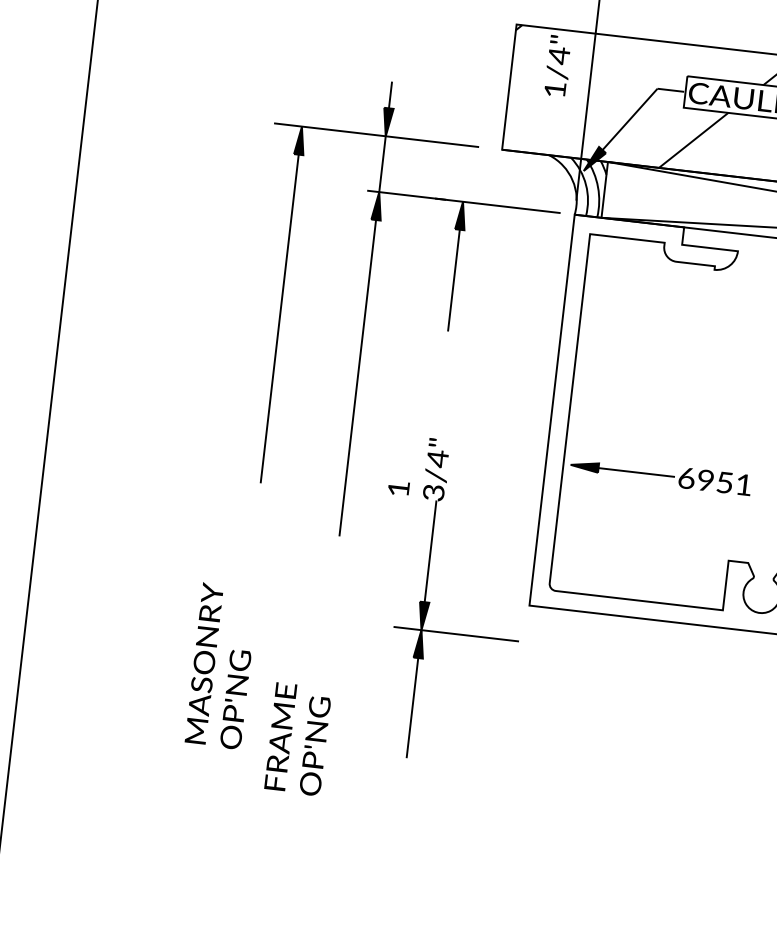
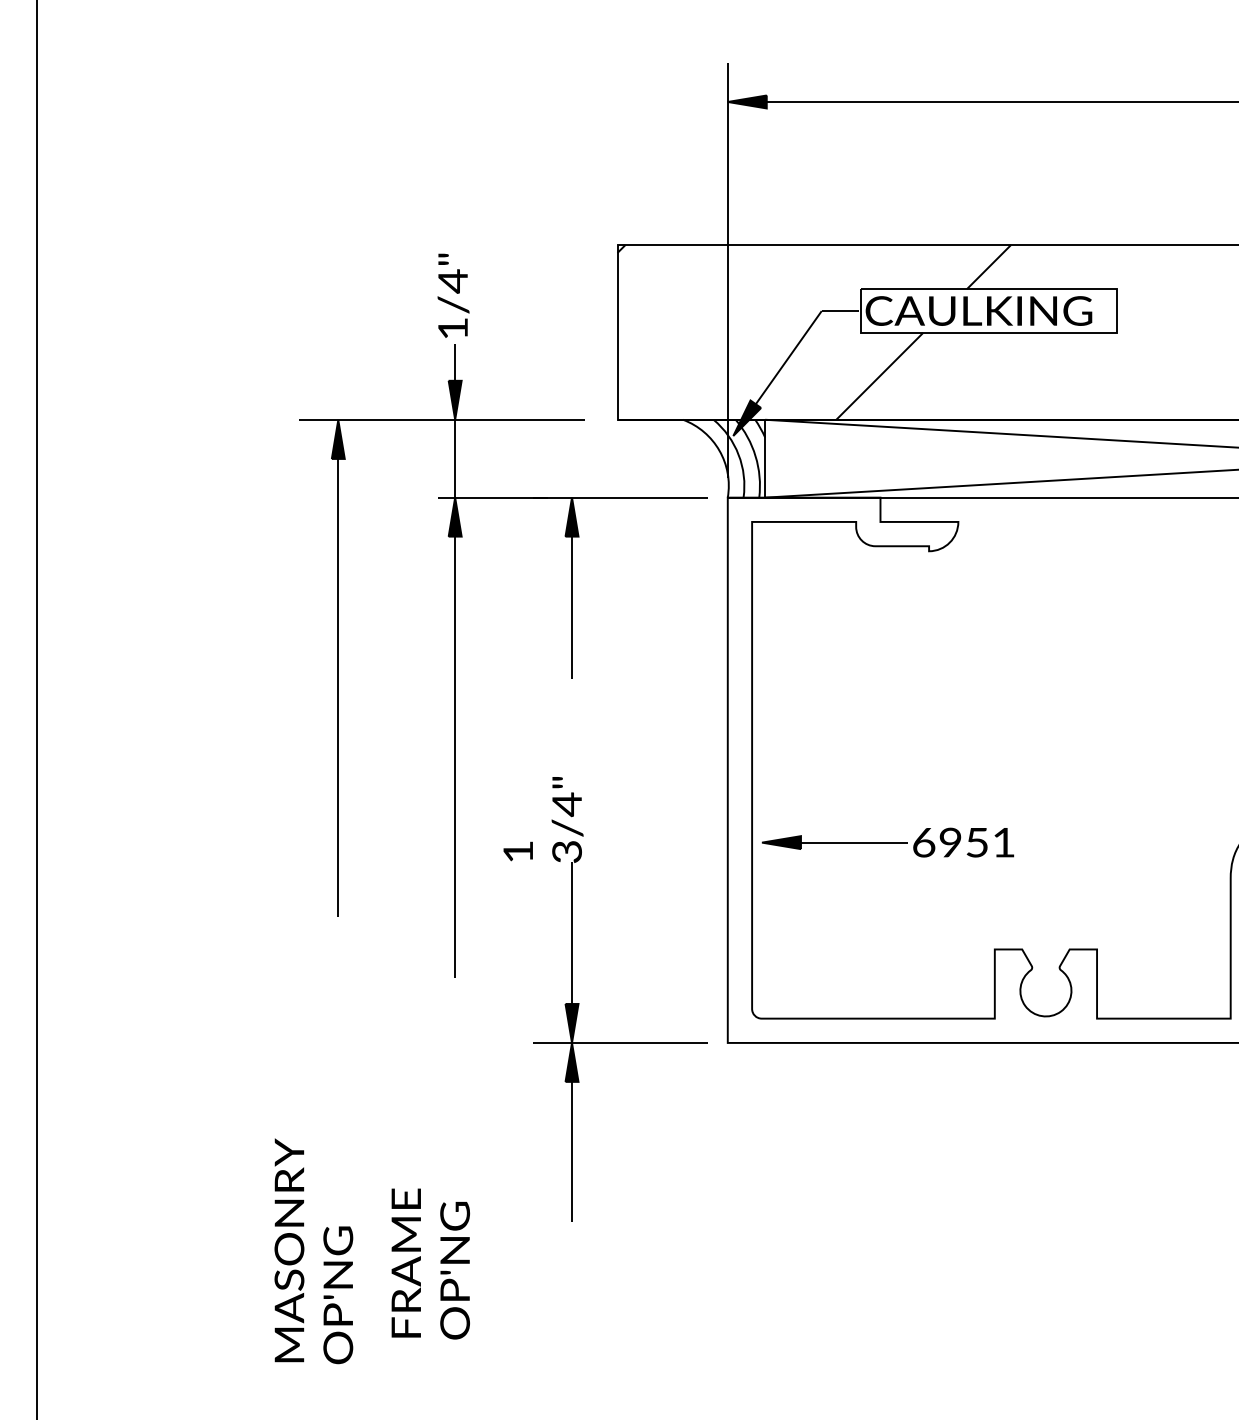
text: (558, 65) -> (453, 295), moved
part: (430, 602) -> (579, 1003), moved
text: (221, 666) -> (313, 1251), moved

